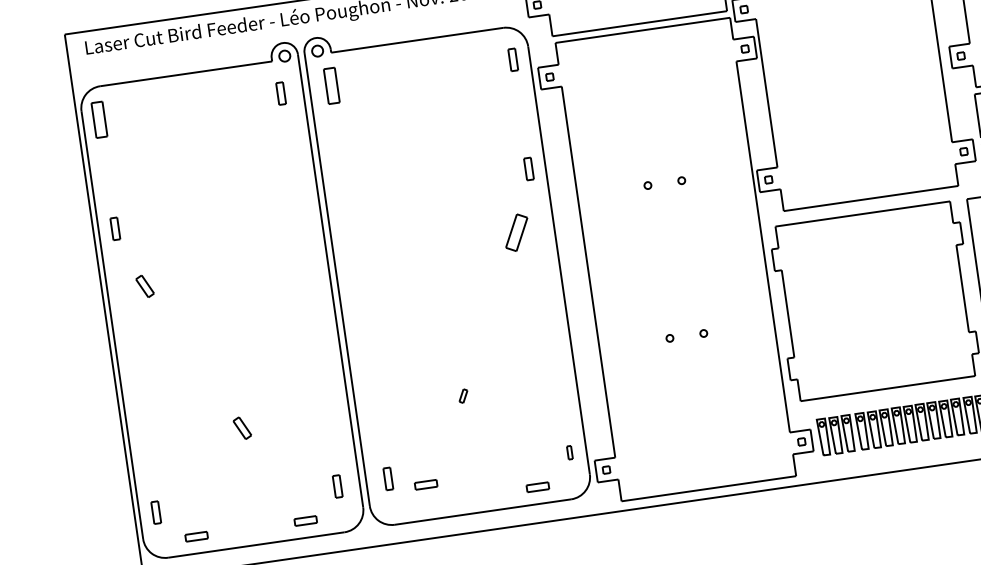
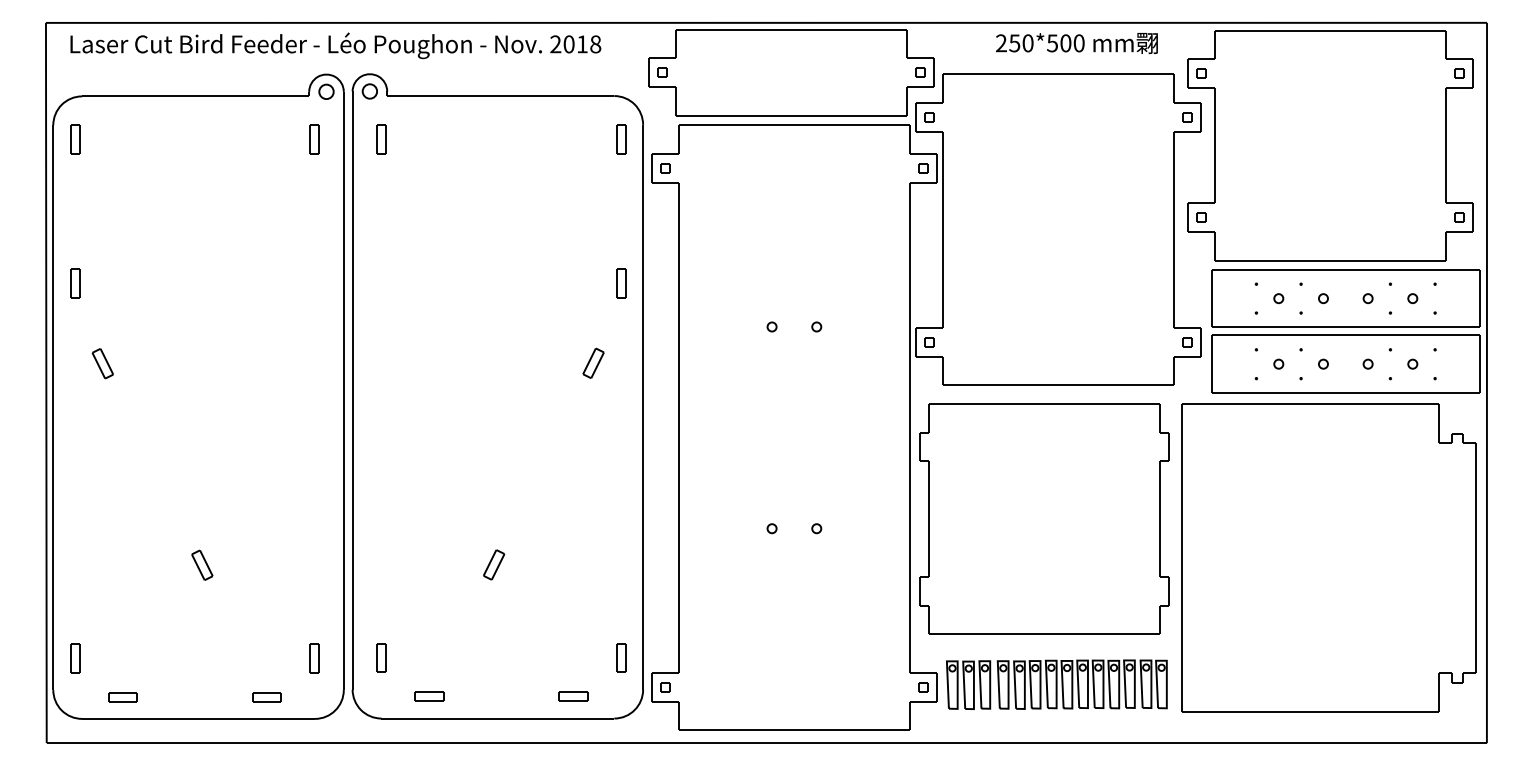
part: (331, 86) -> (381, 139), size x0.62
part: (99, 119) -> (75, 139), size x0.62
part: (516, 231) -> (593, 362), size x0.62
part: (463, 395) -> (494, 564), size x1.67
part: (569, 452) -> (621, 657), size x1.67
part: (426, 484) -> (429, 696), moved

